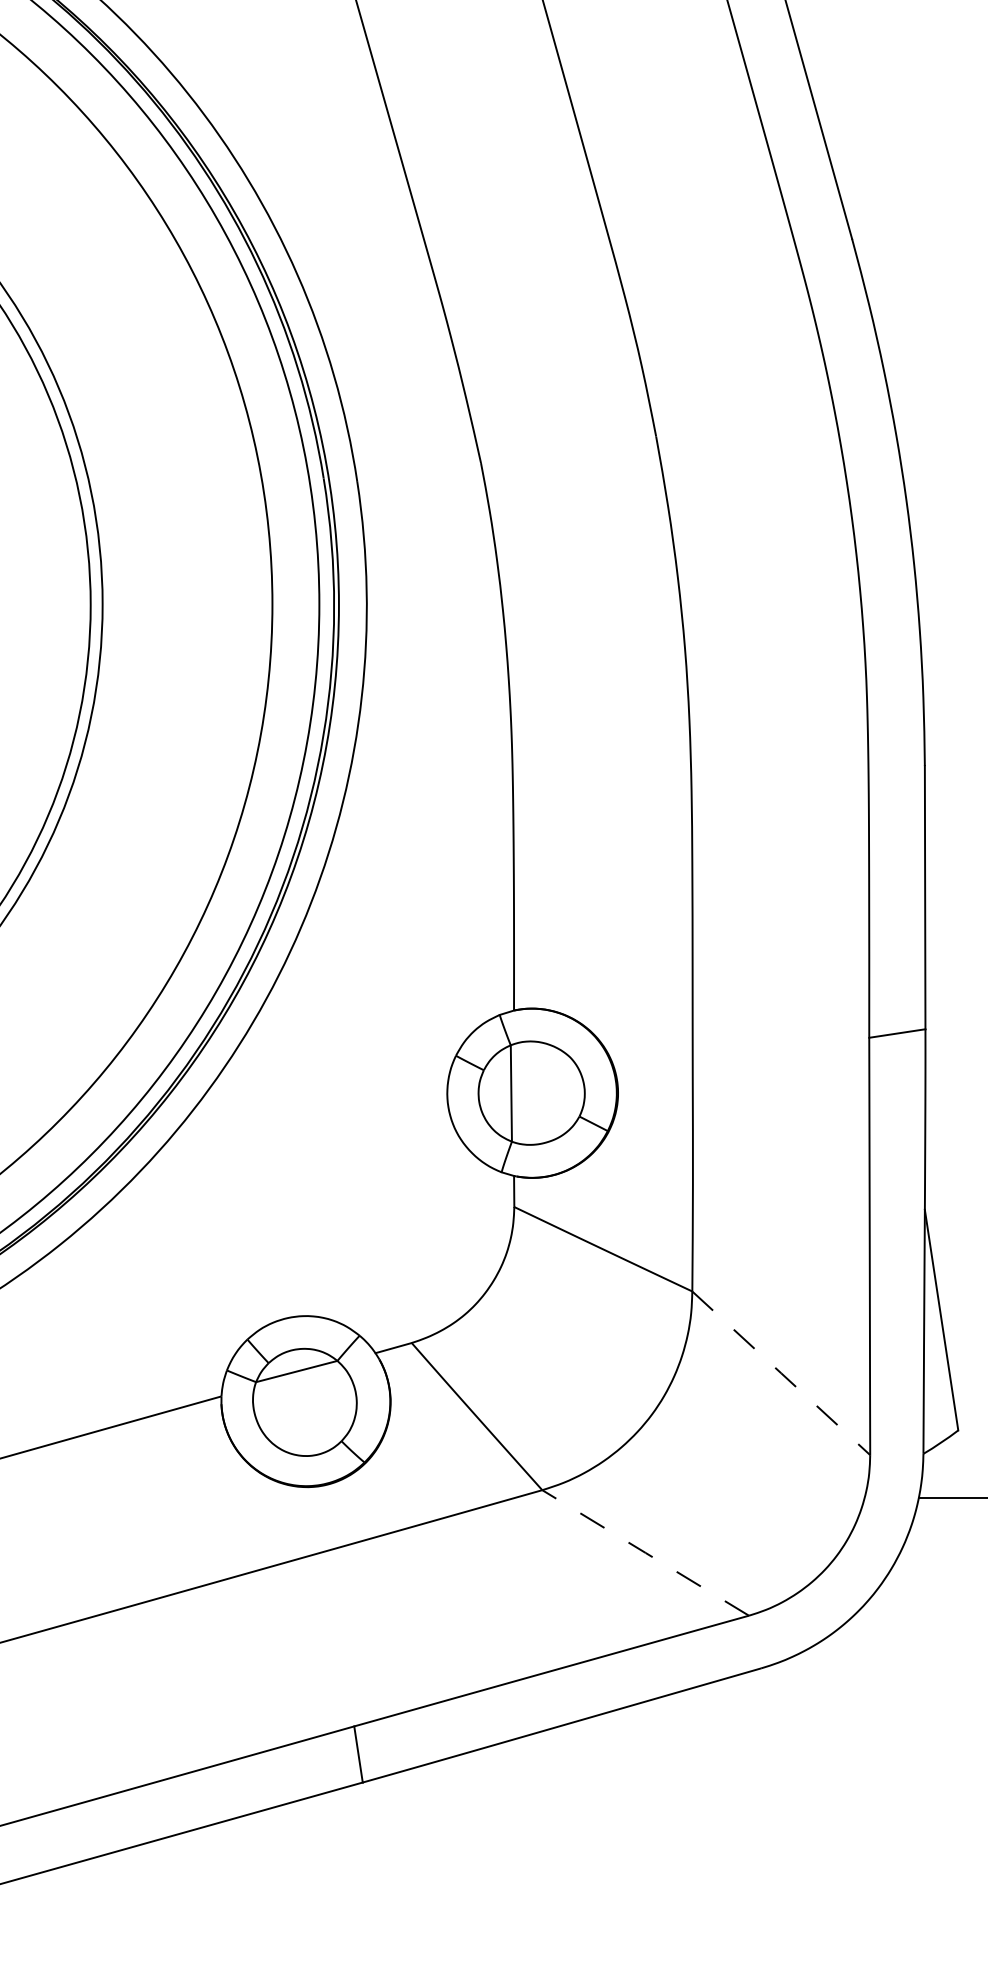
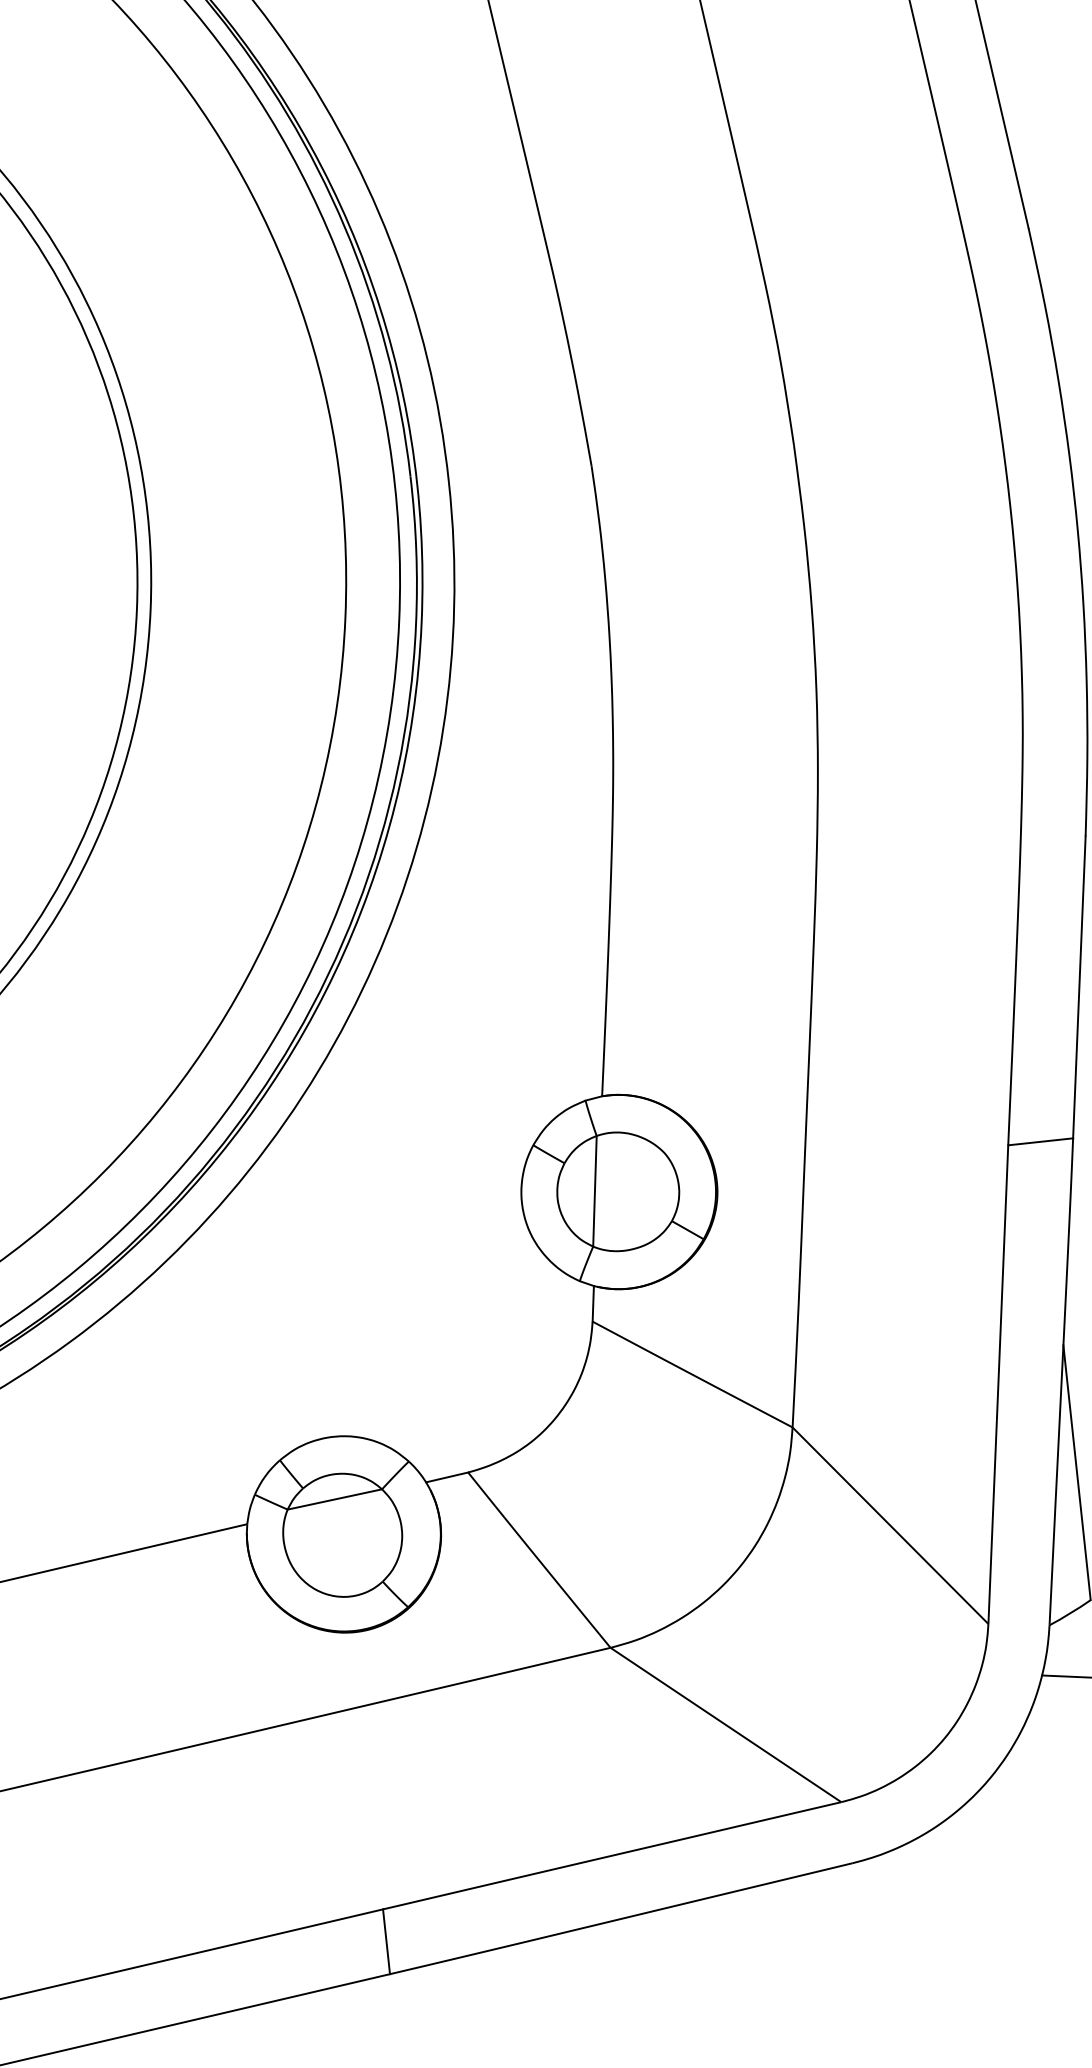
line: (781, 1373) -> (890, 1525), dashed -> solid
line: (645, 1552) -> (725, 1724), dashed -> solid

